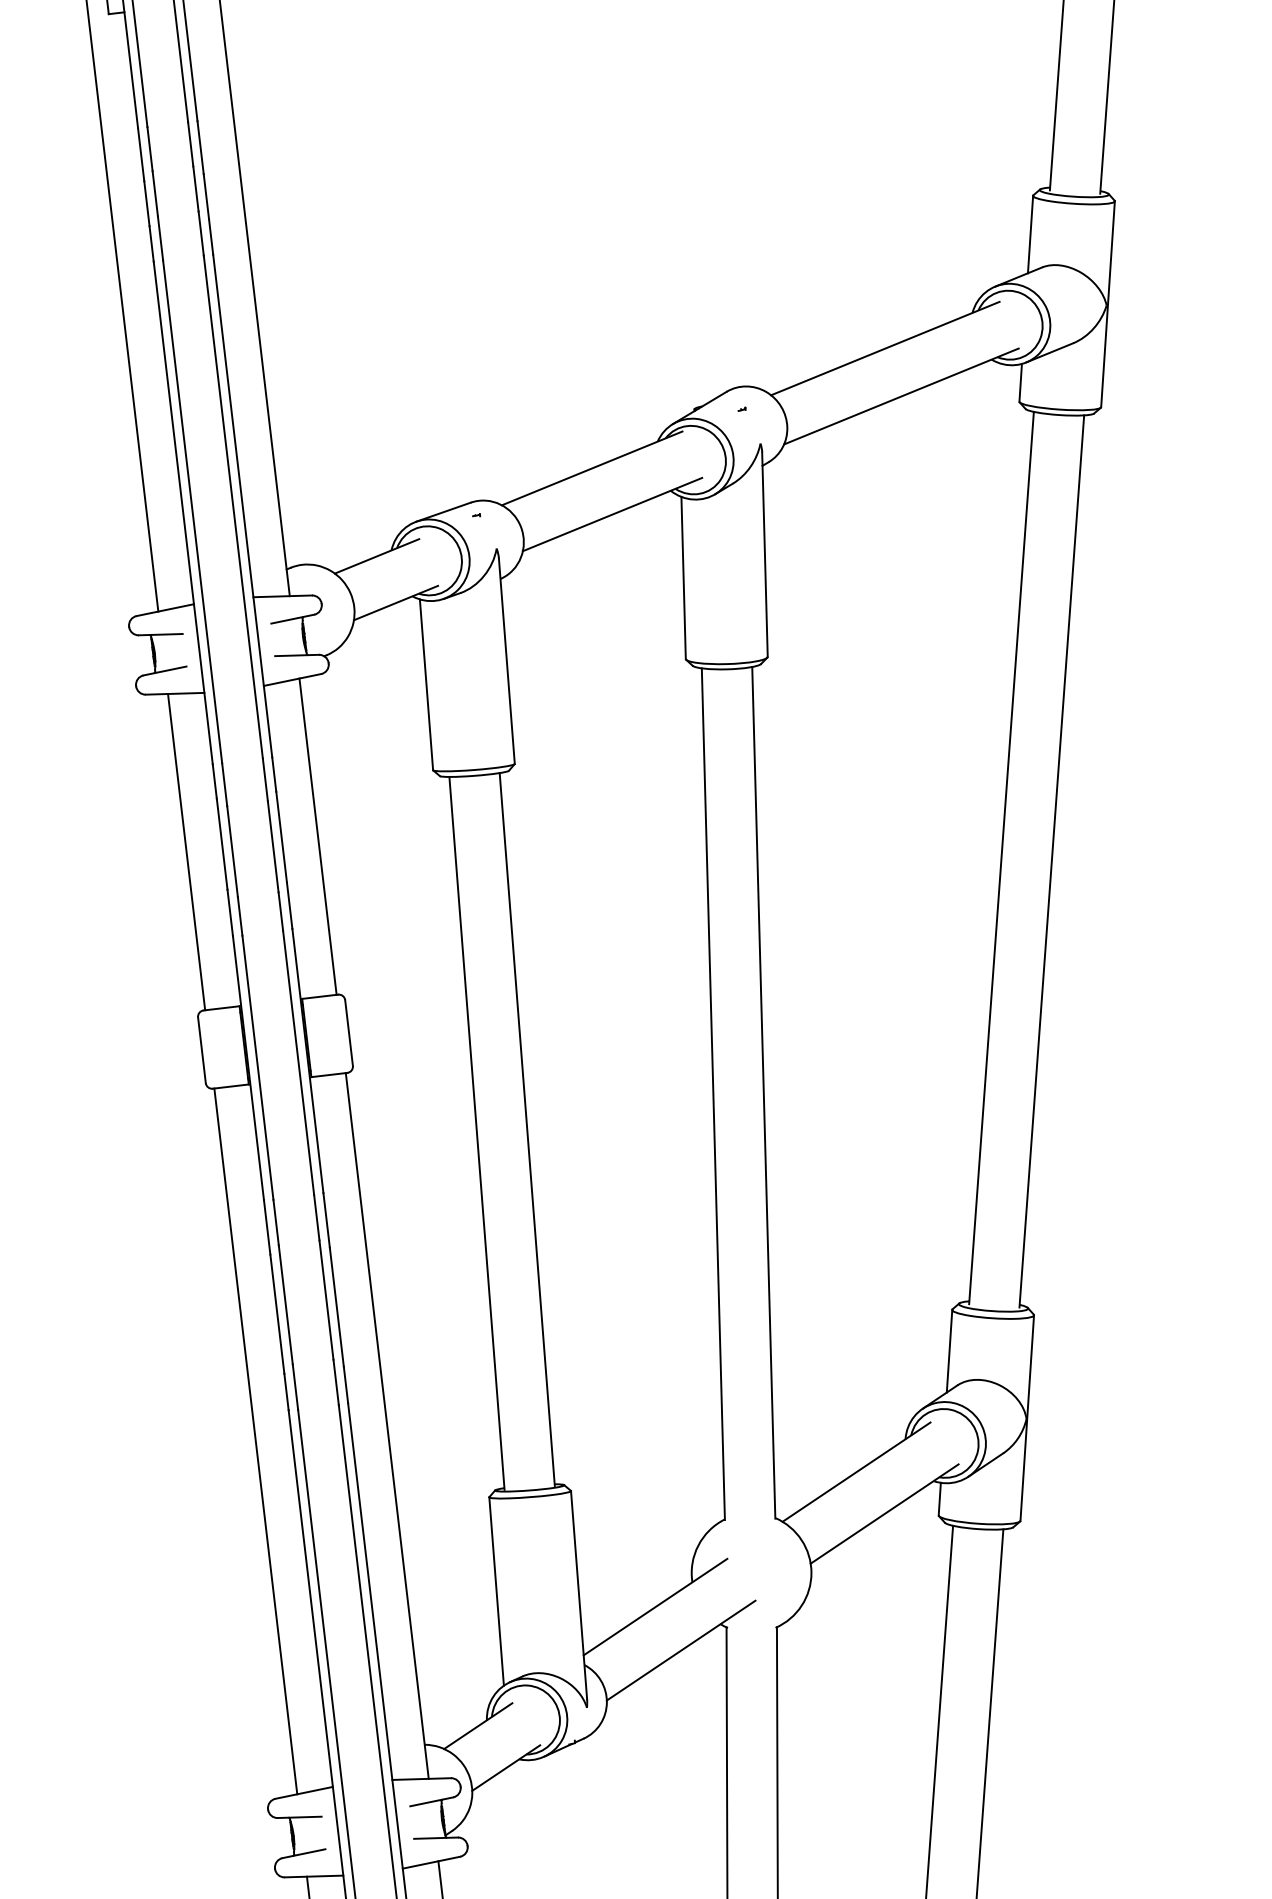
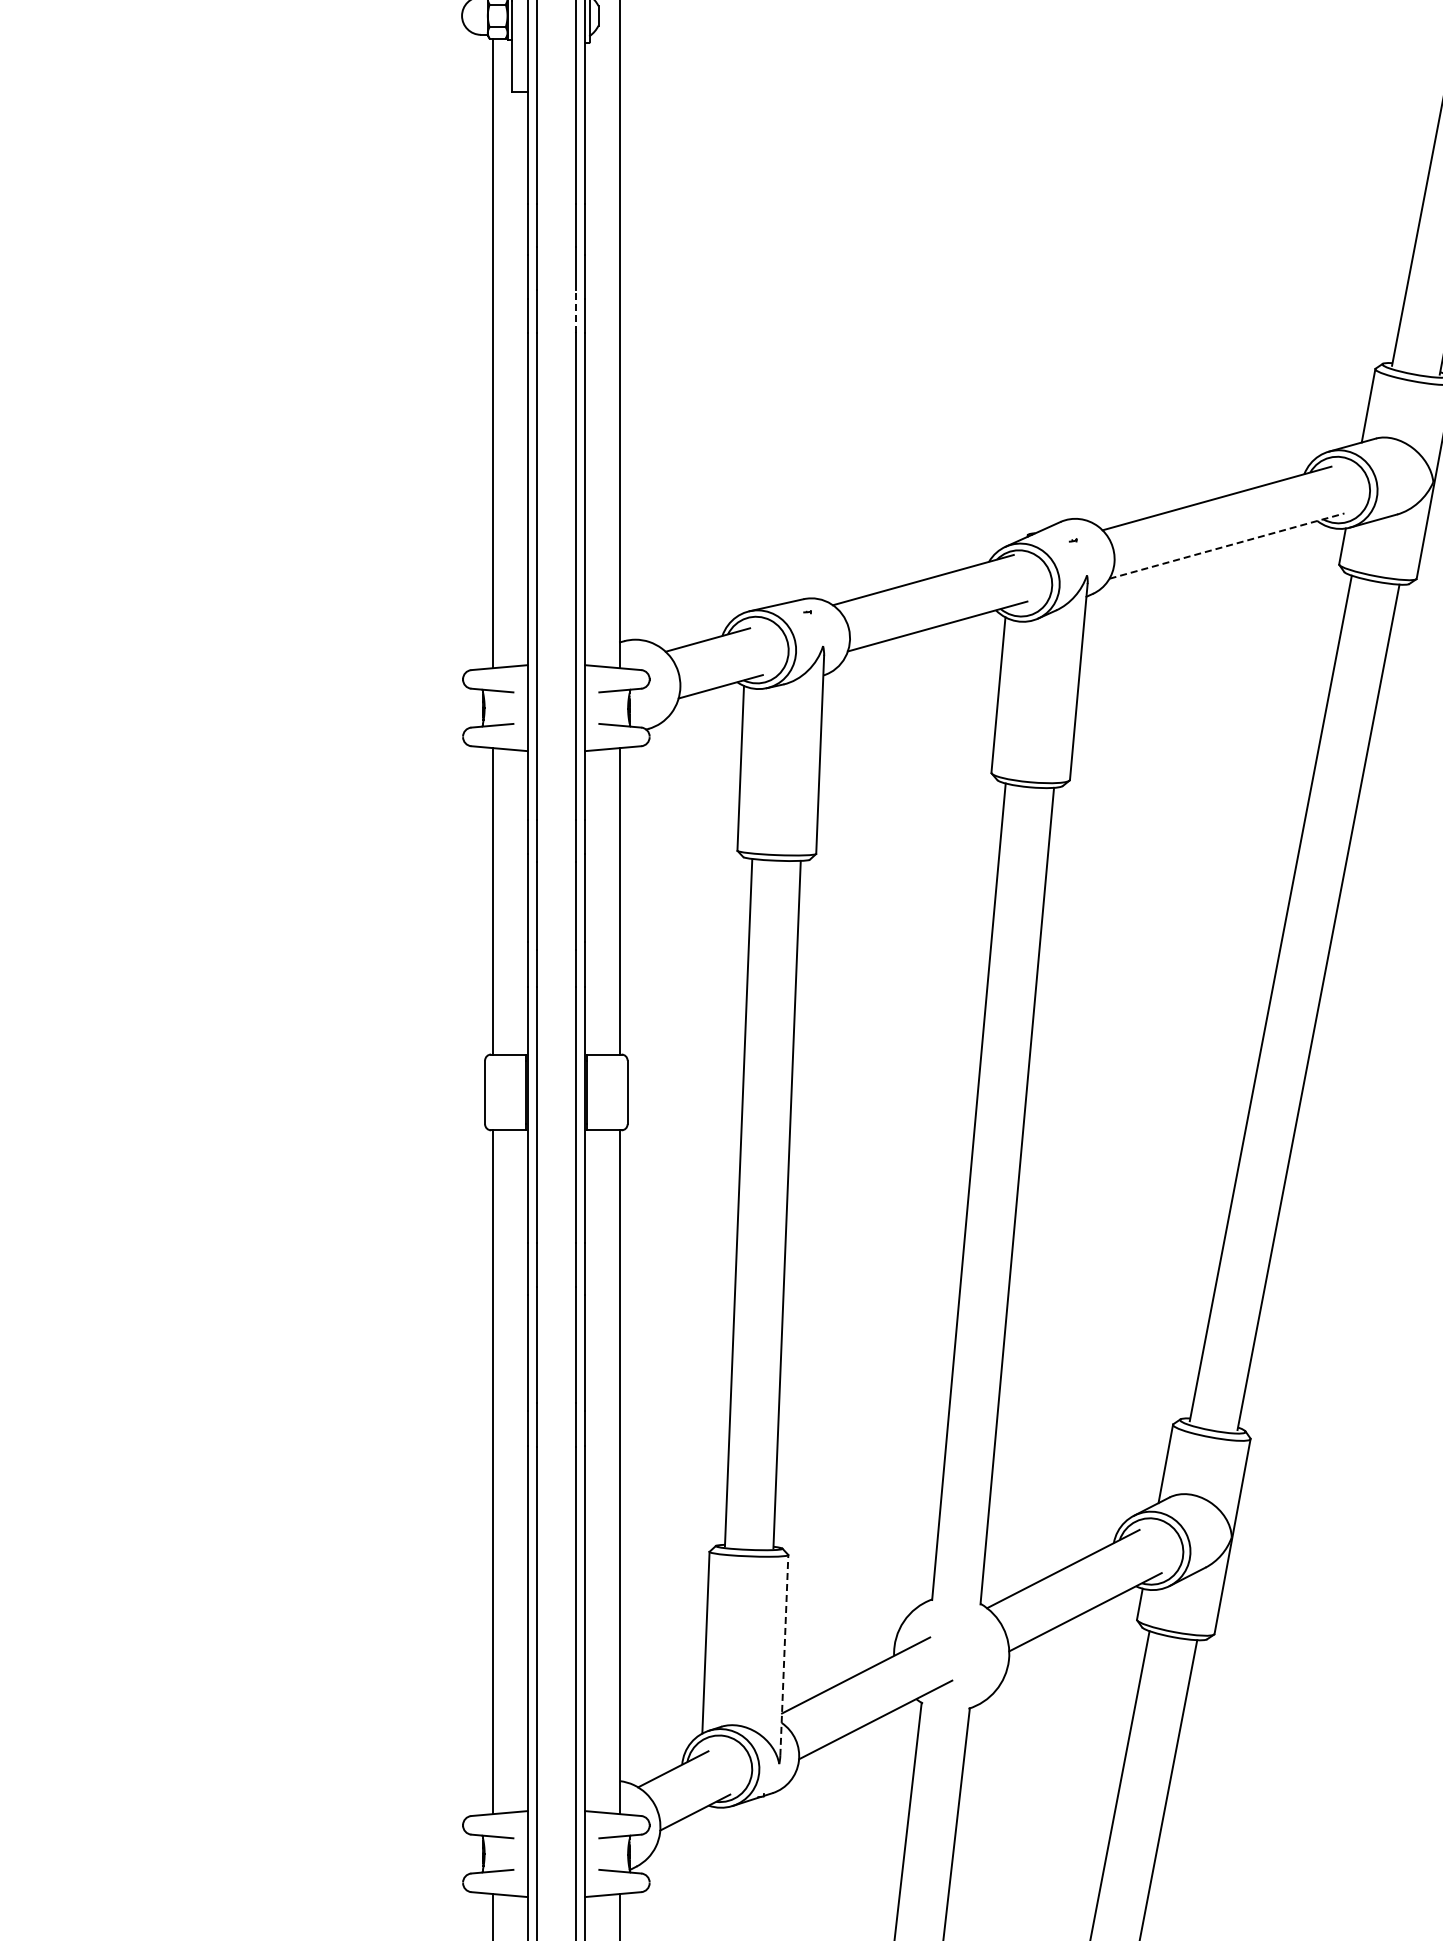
line: (201, 233) -> (576, 311), solid -> dashed
line: (901, 396) -> (1227, 546), solid -> dashed
line: (579, 1594) -> (784, 1654), solid -> dashed

